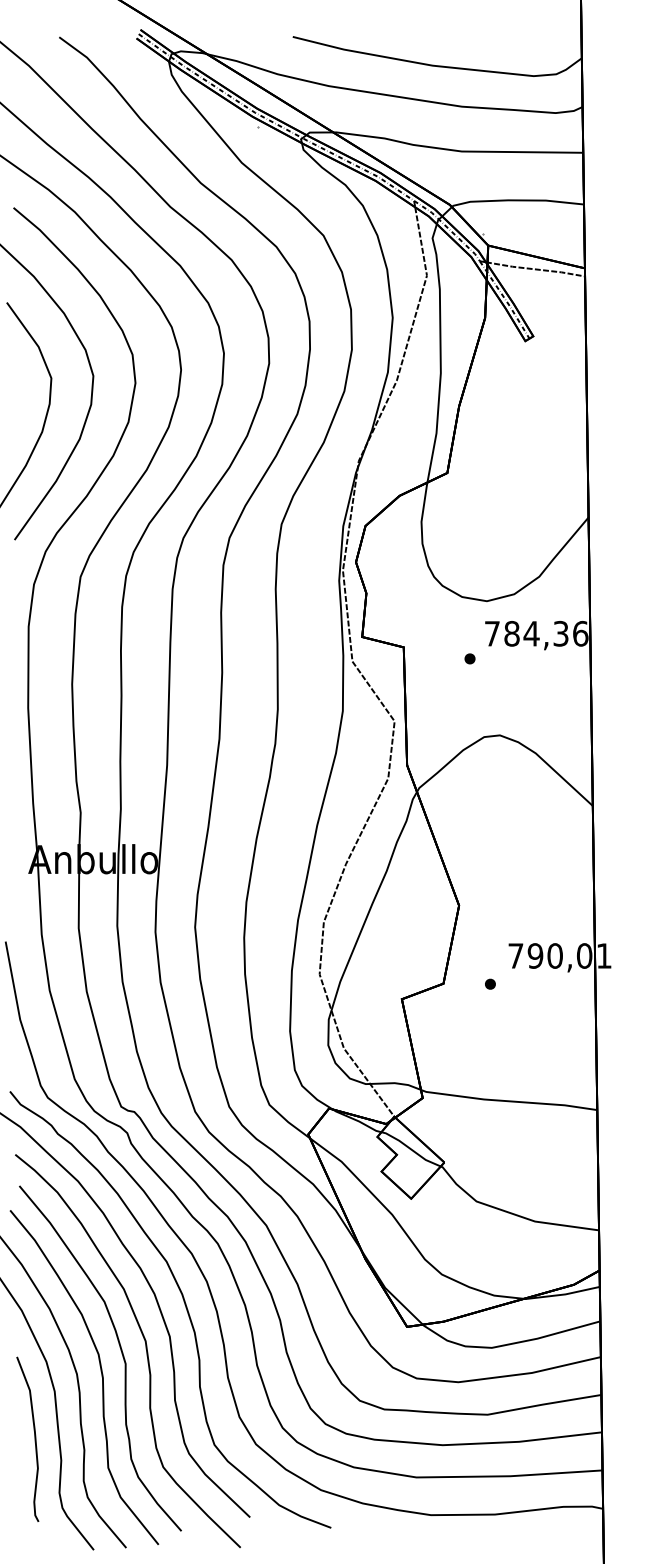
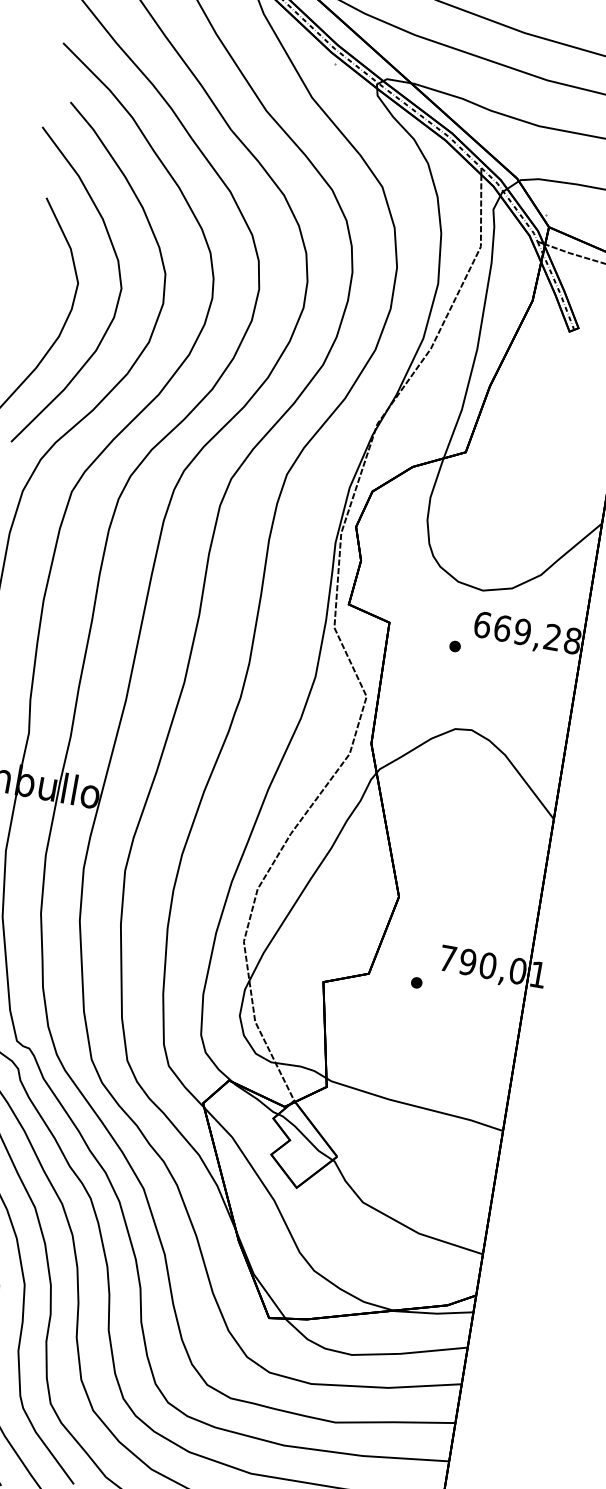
text: (536, 633) -> (527, 632), 784,36 -> 669,28

